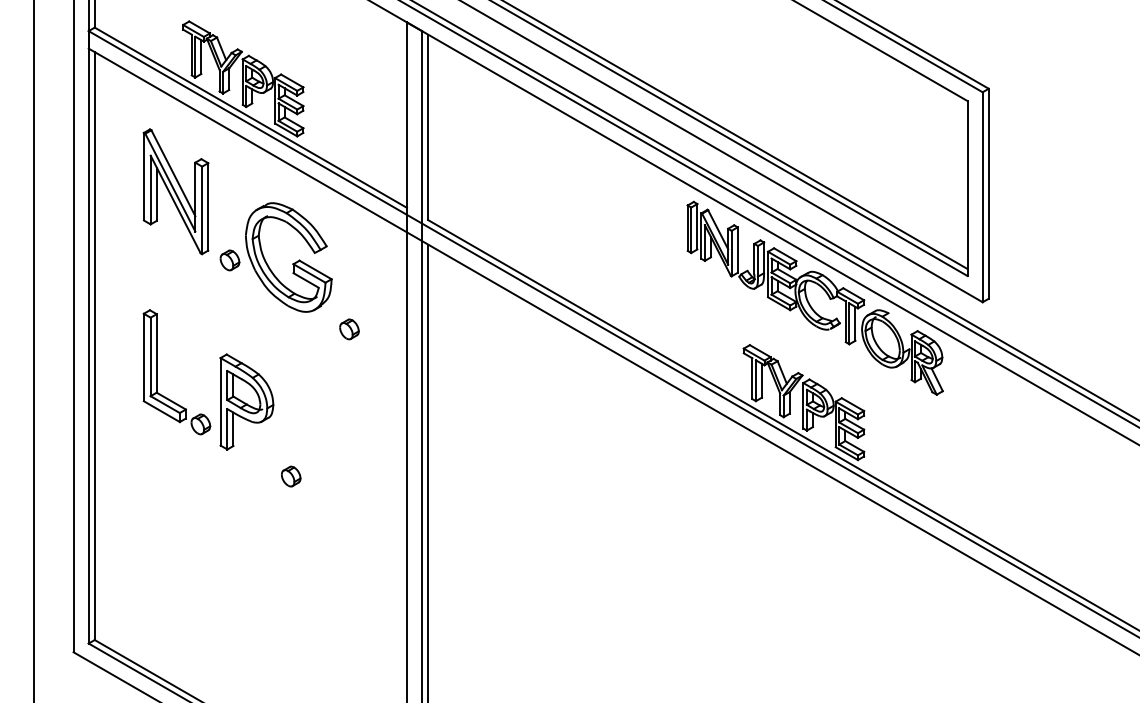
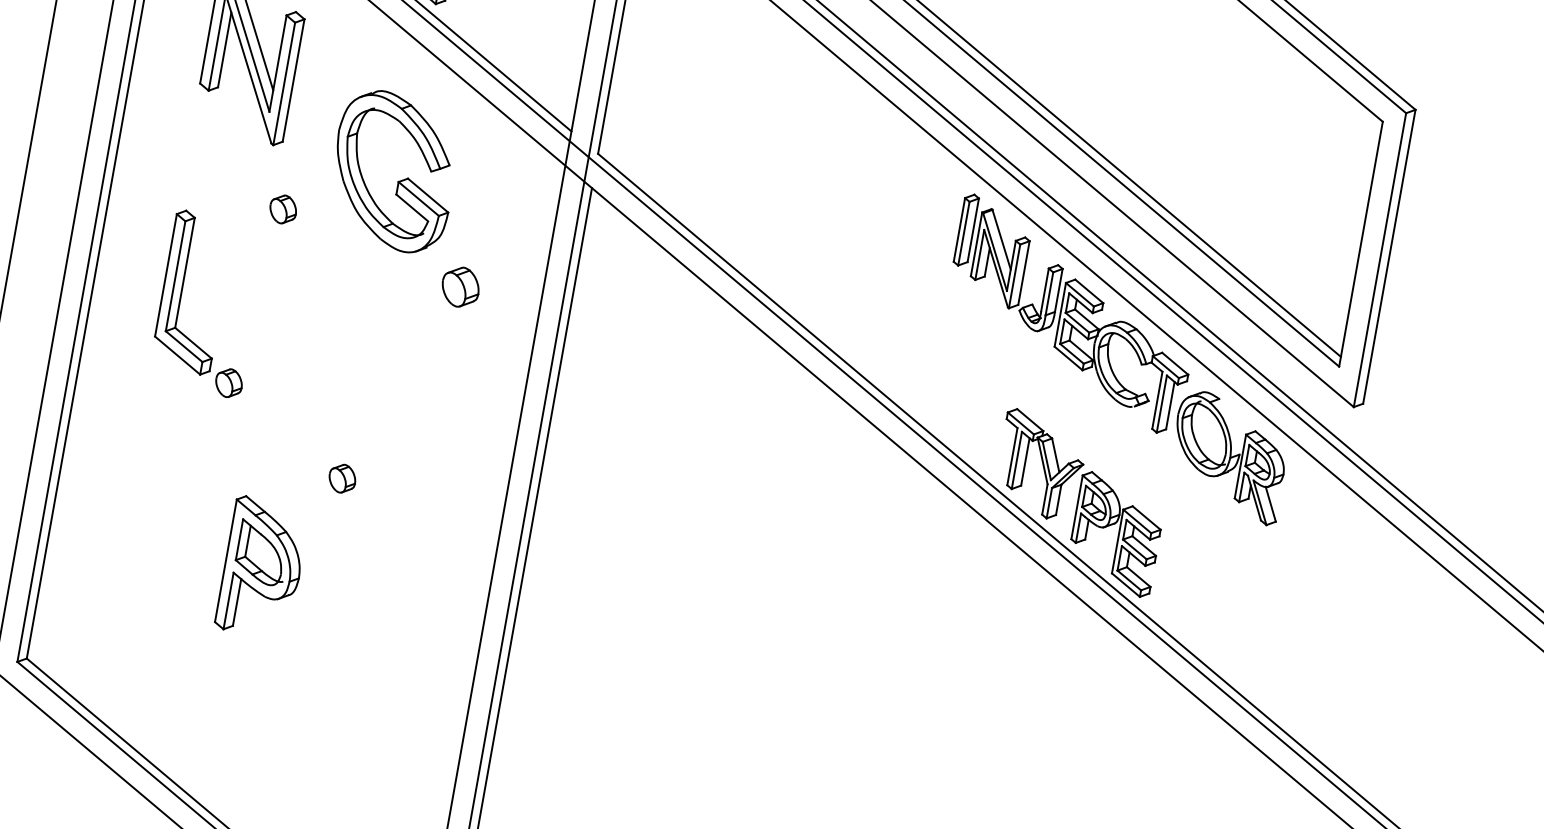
part: (229, 260) -> (282, 209), moved
part: (349, 329) -> (460, 287), size x1.4
part: (246, 401) -> (262, 566), moved

